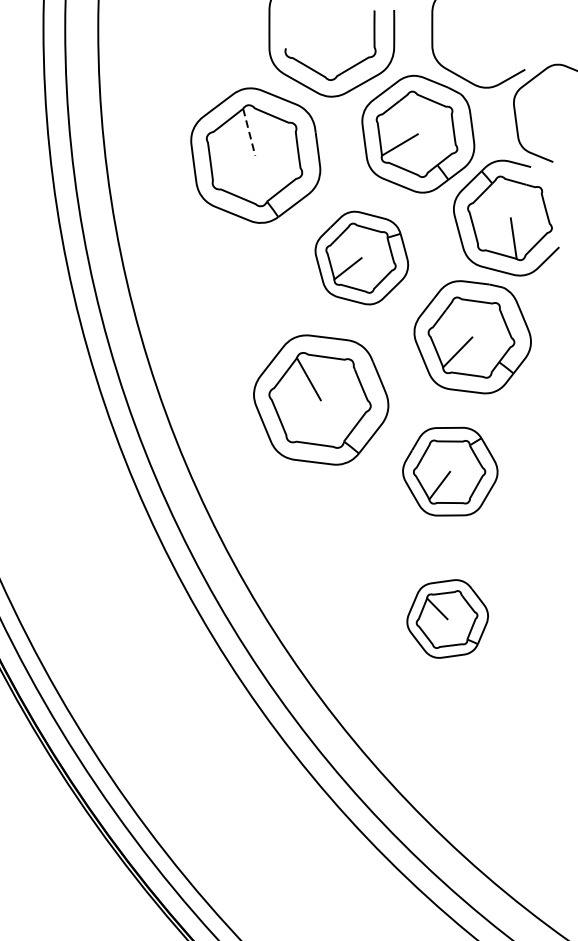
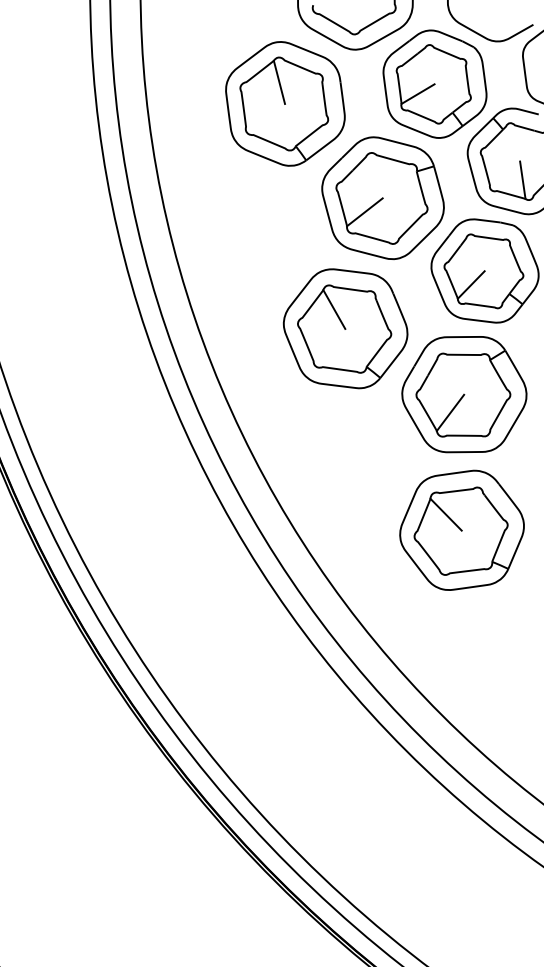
line: (249, 132) -> (279, 82), dashed -> solid
part: (361, 257) -> (382, 197), size x1.43
part: (450, 471) -> (464, 394), size x1.43
part: (447, 618) -> (461, 529), size x1.67

